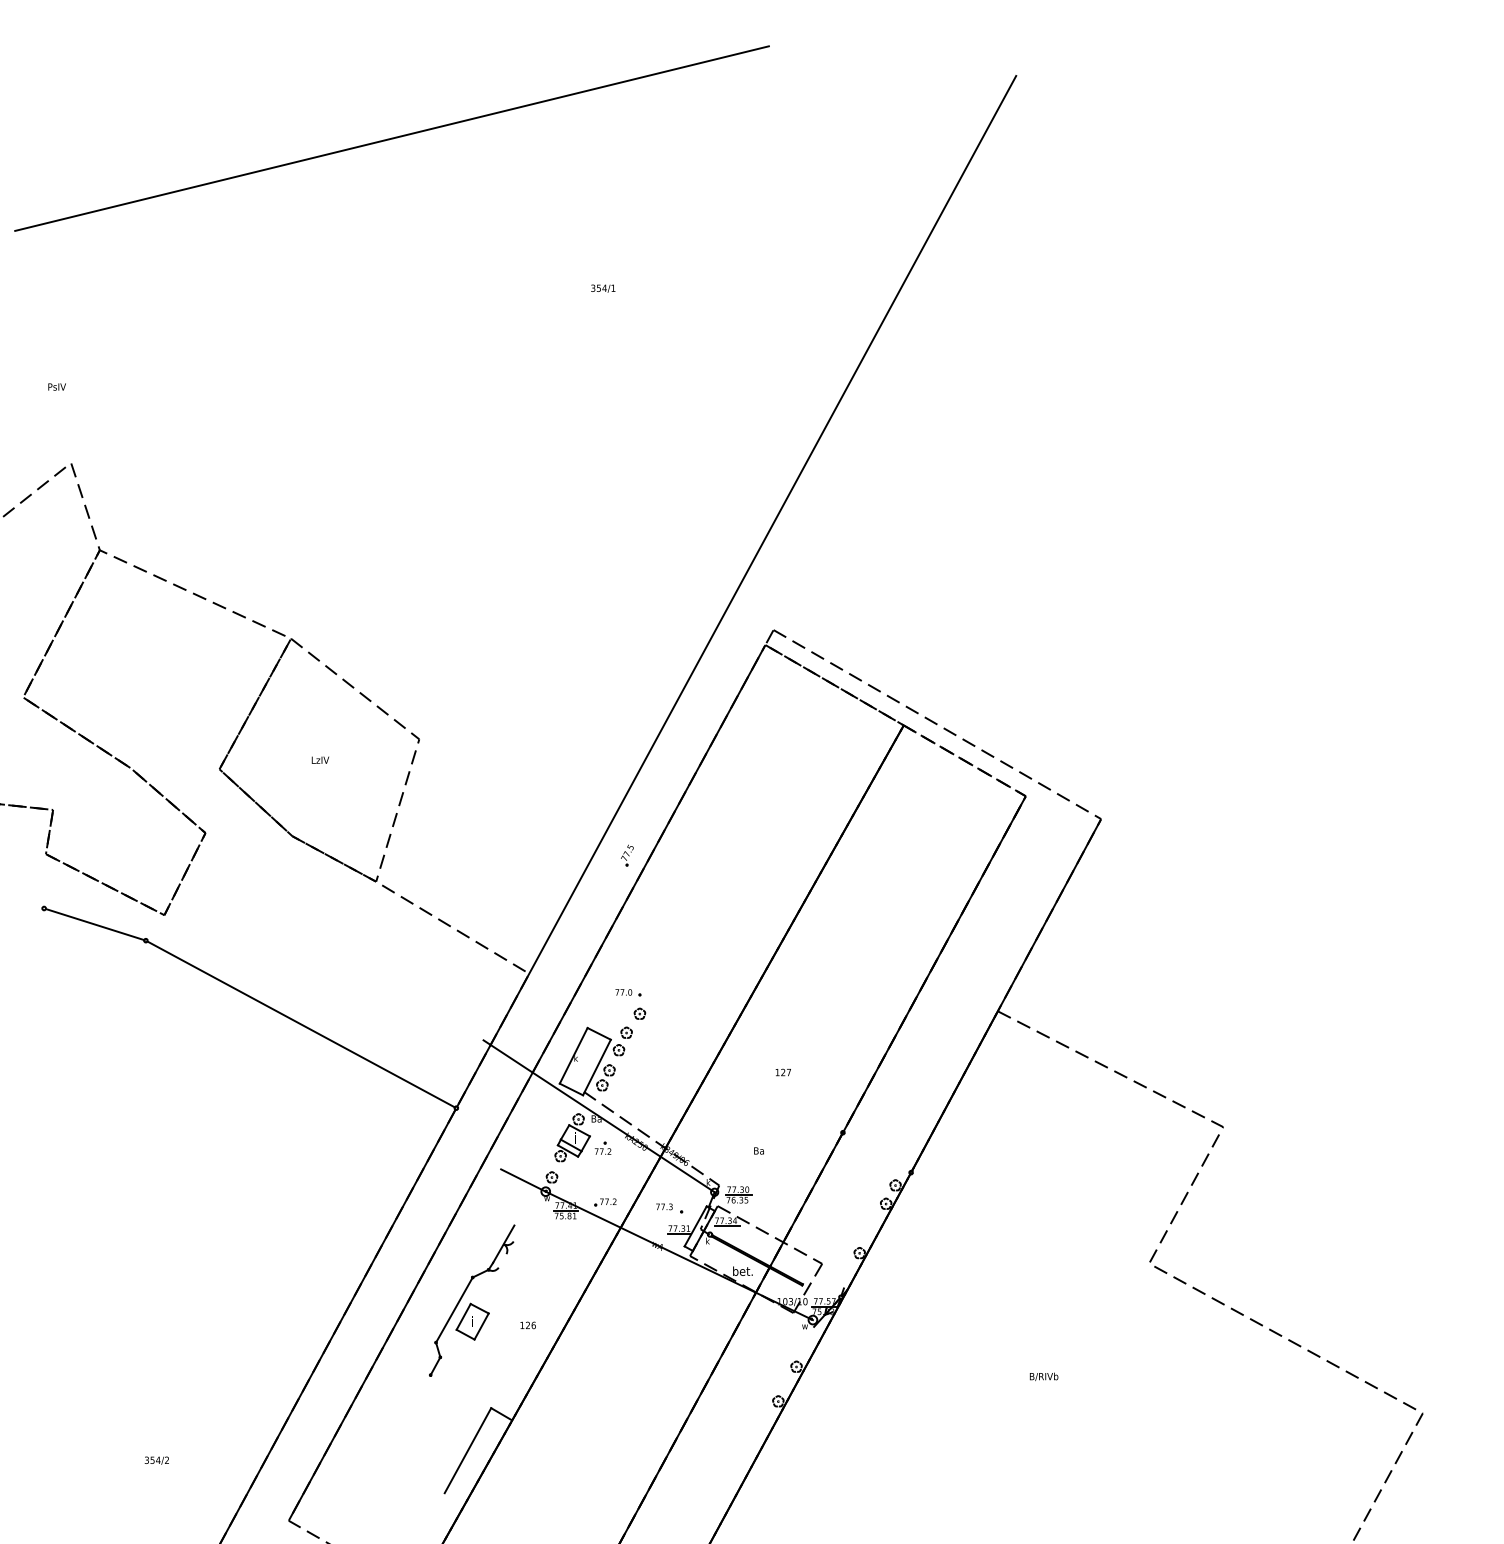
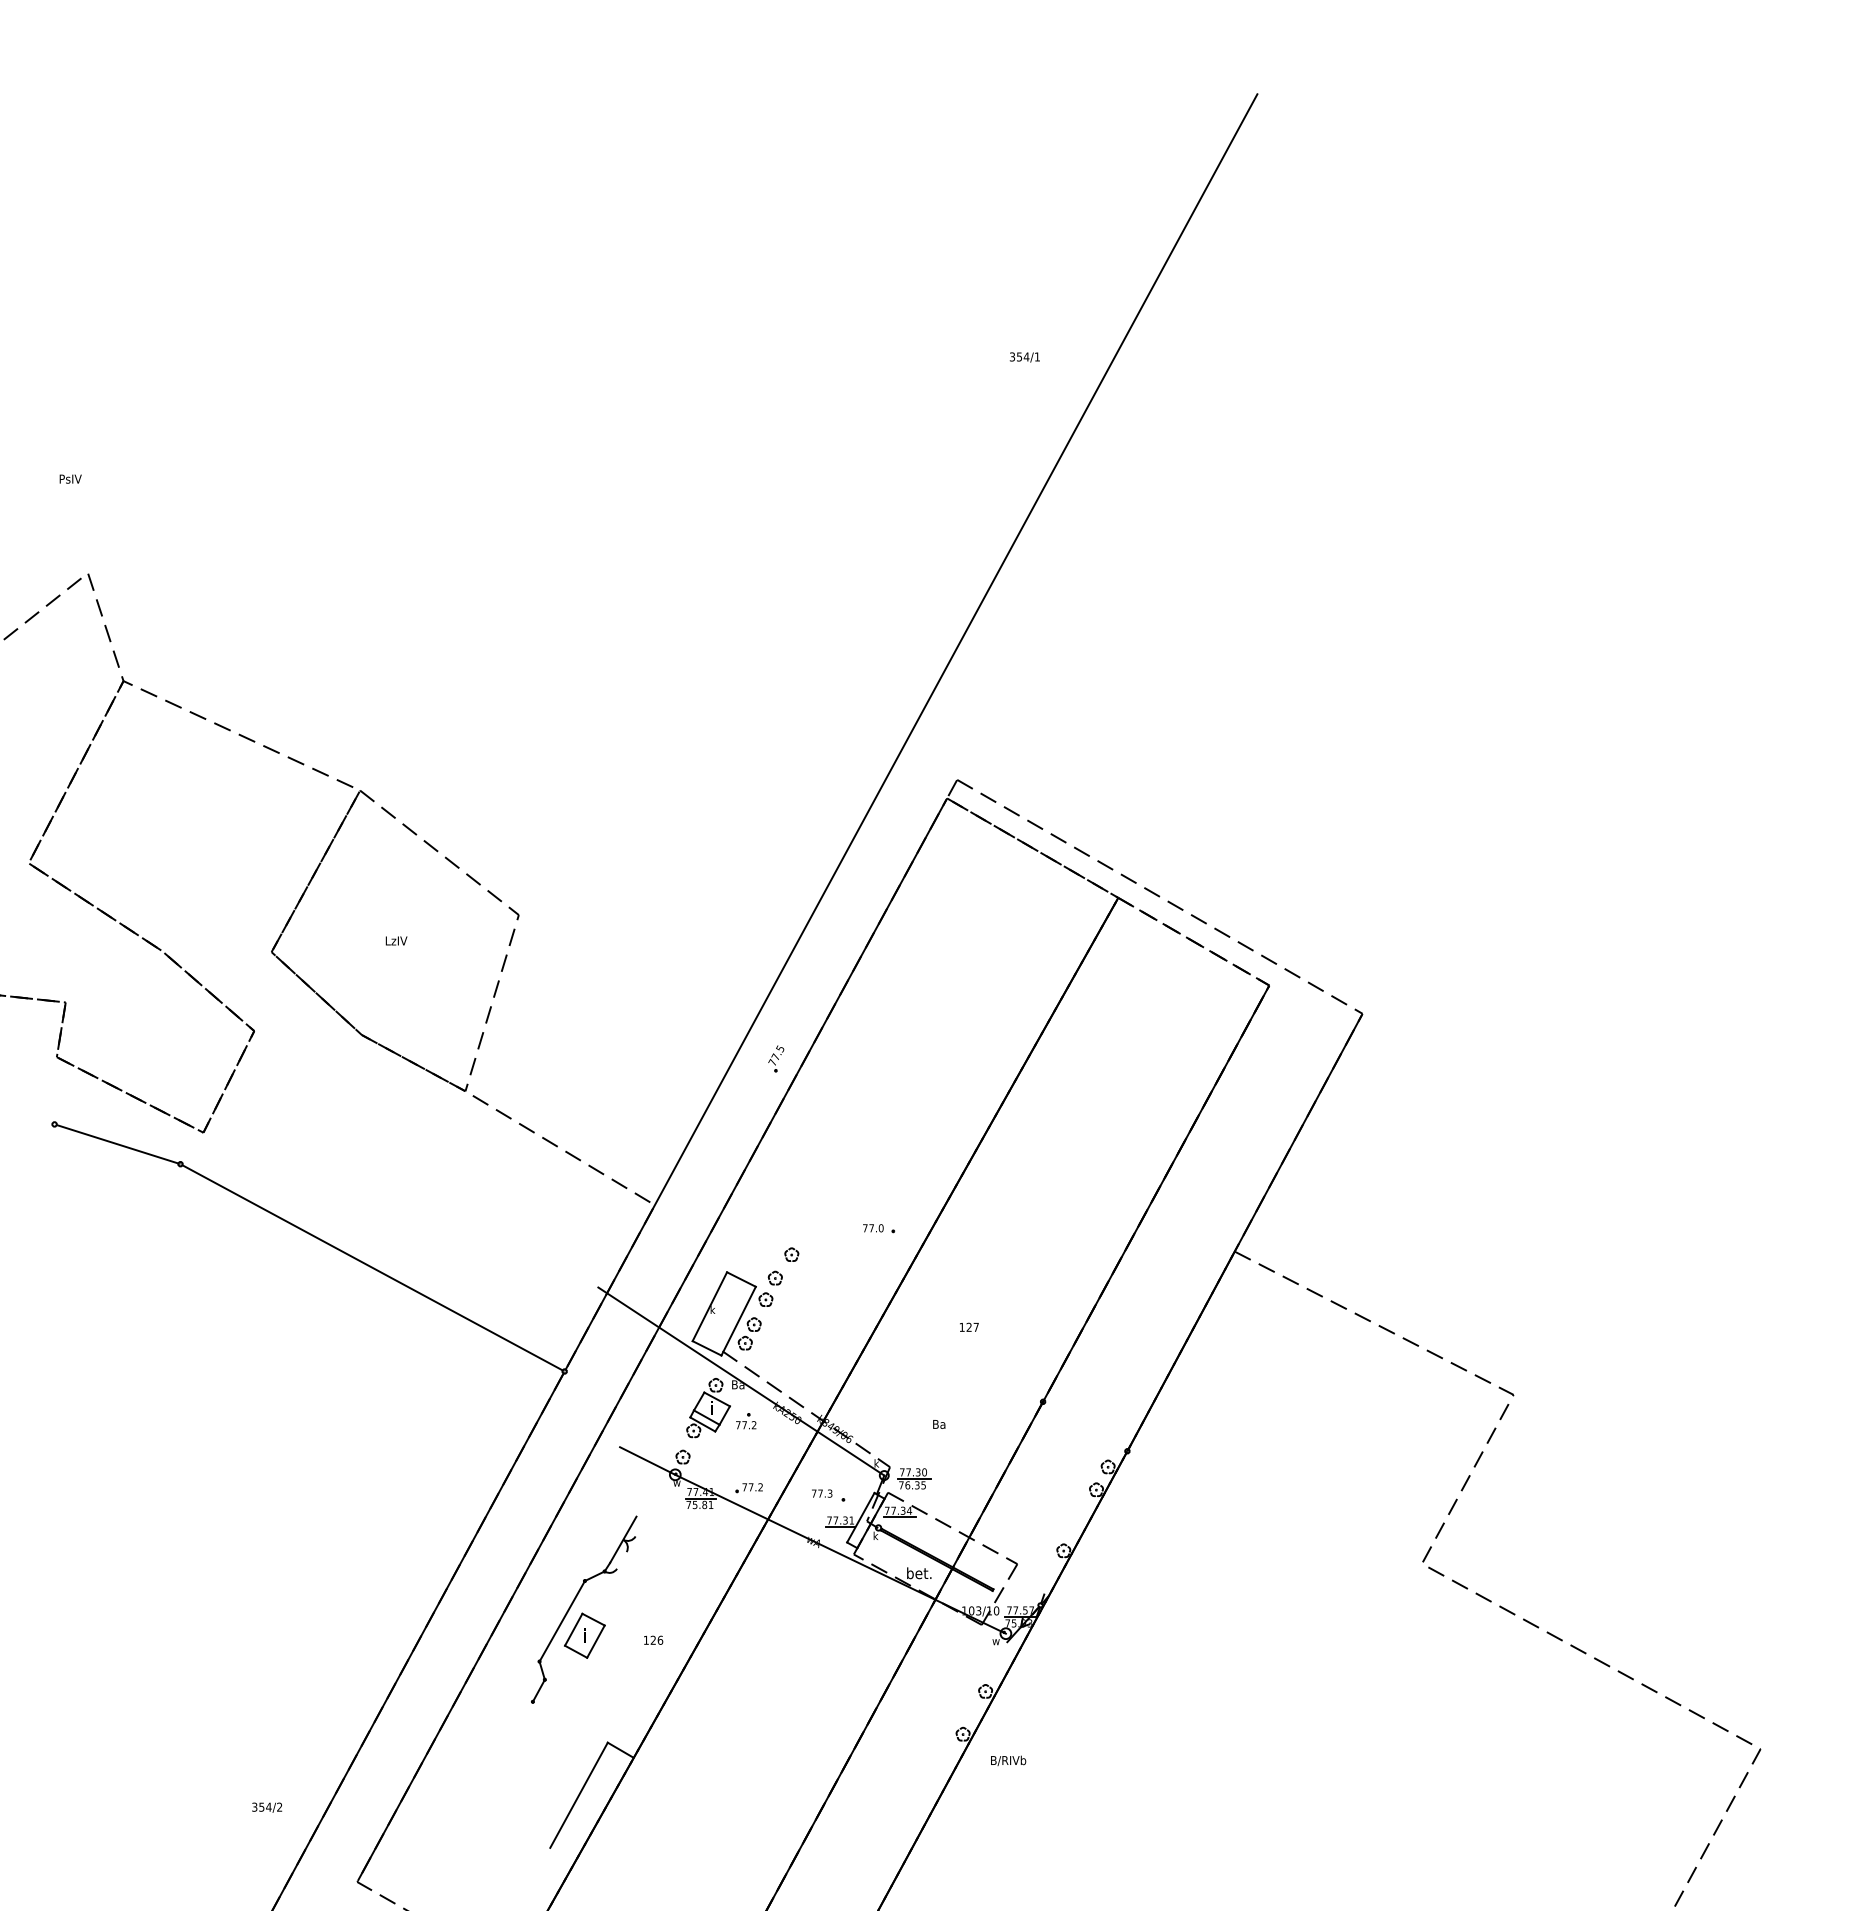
line: (391, 138) -> (484, 171), removed
text: (603, 288) -> (1025, 357), moved
part: (628, 992) -> (879, 1228), moved
text: (1043, 1376) -> (1007, 1760), moved
text: (156, 1460) -> (266, 1807), moved

